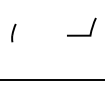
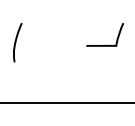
part: (13, 32) -> (17, 41), size x1.67

